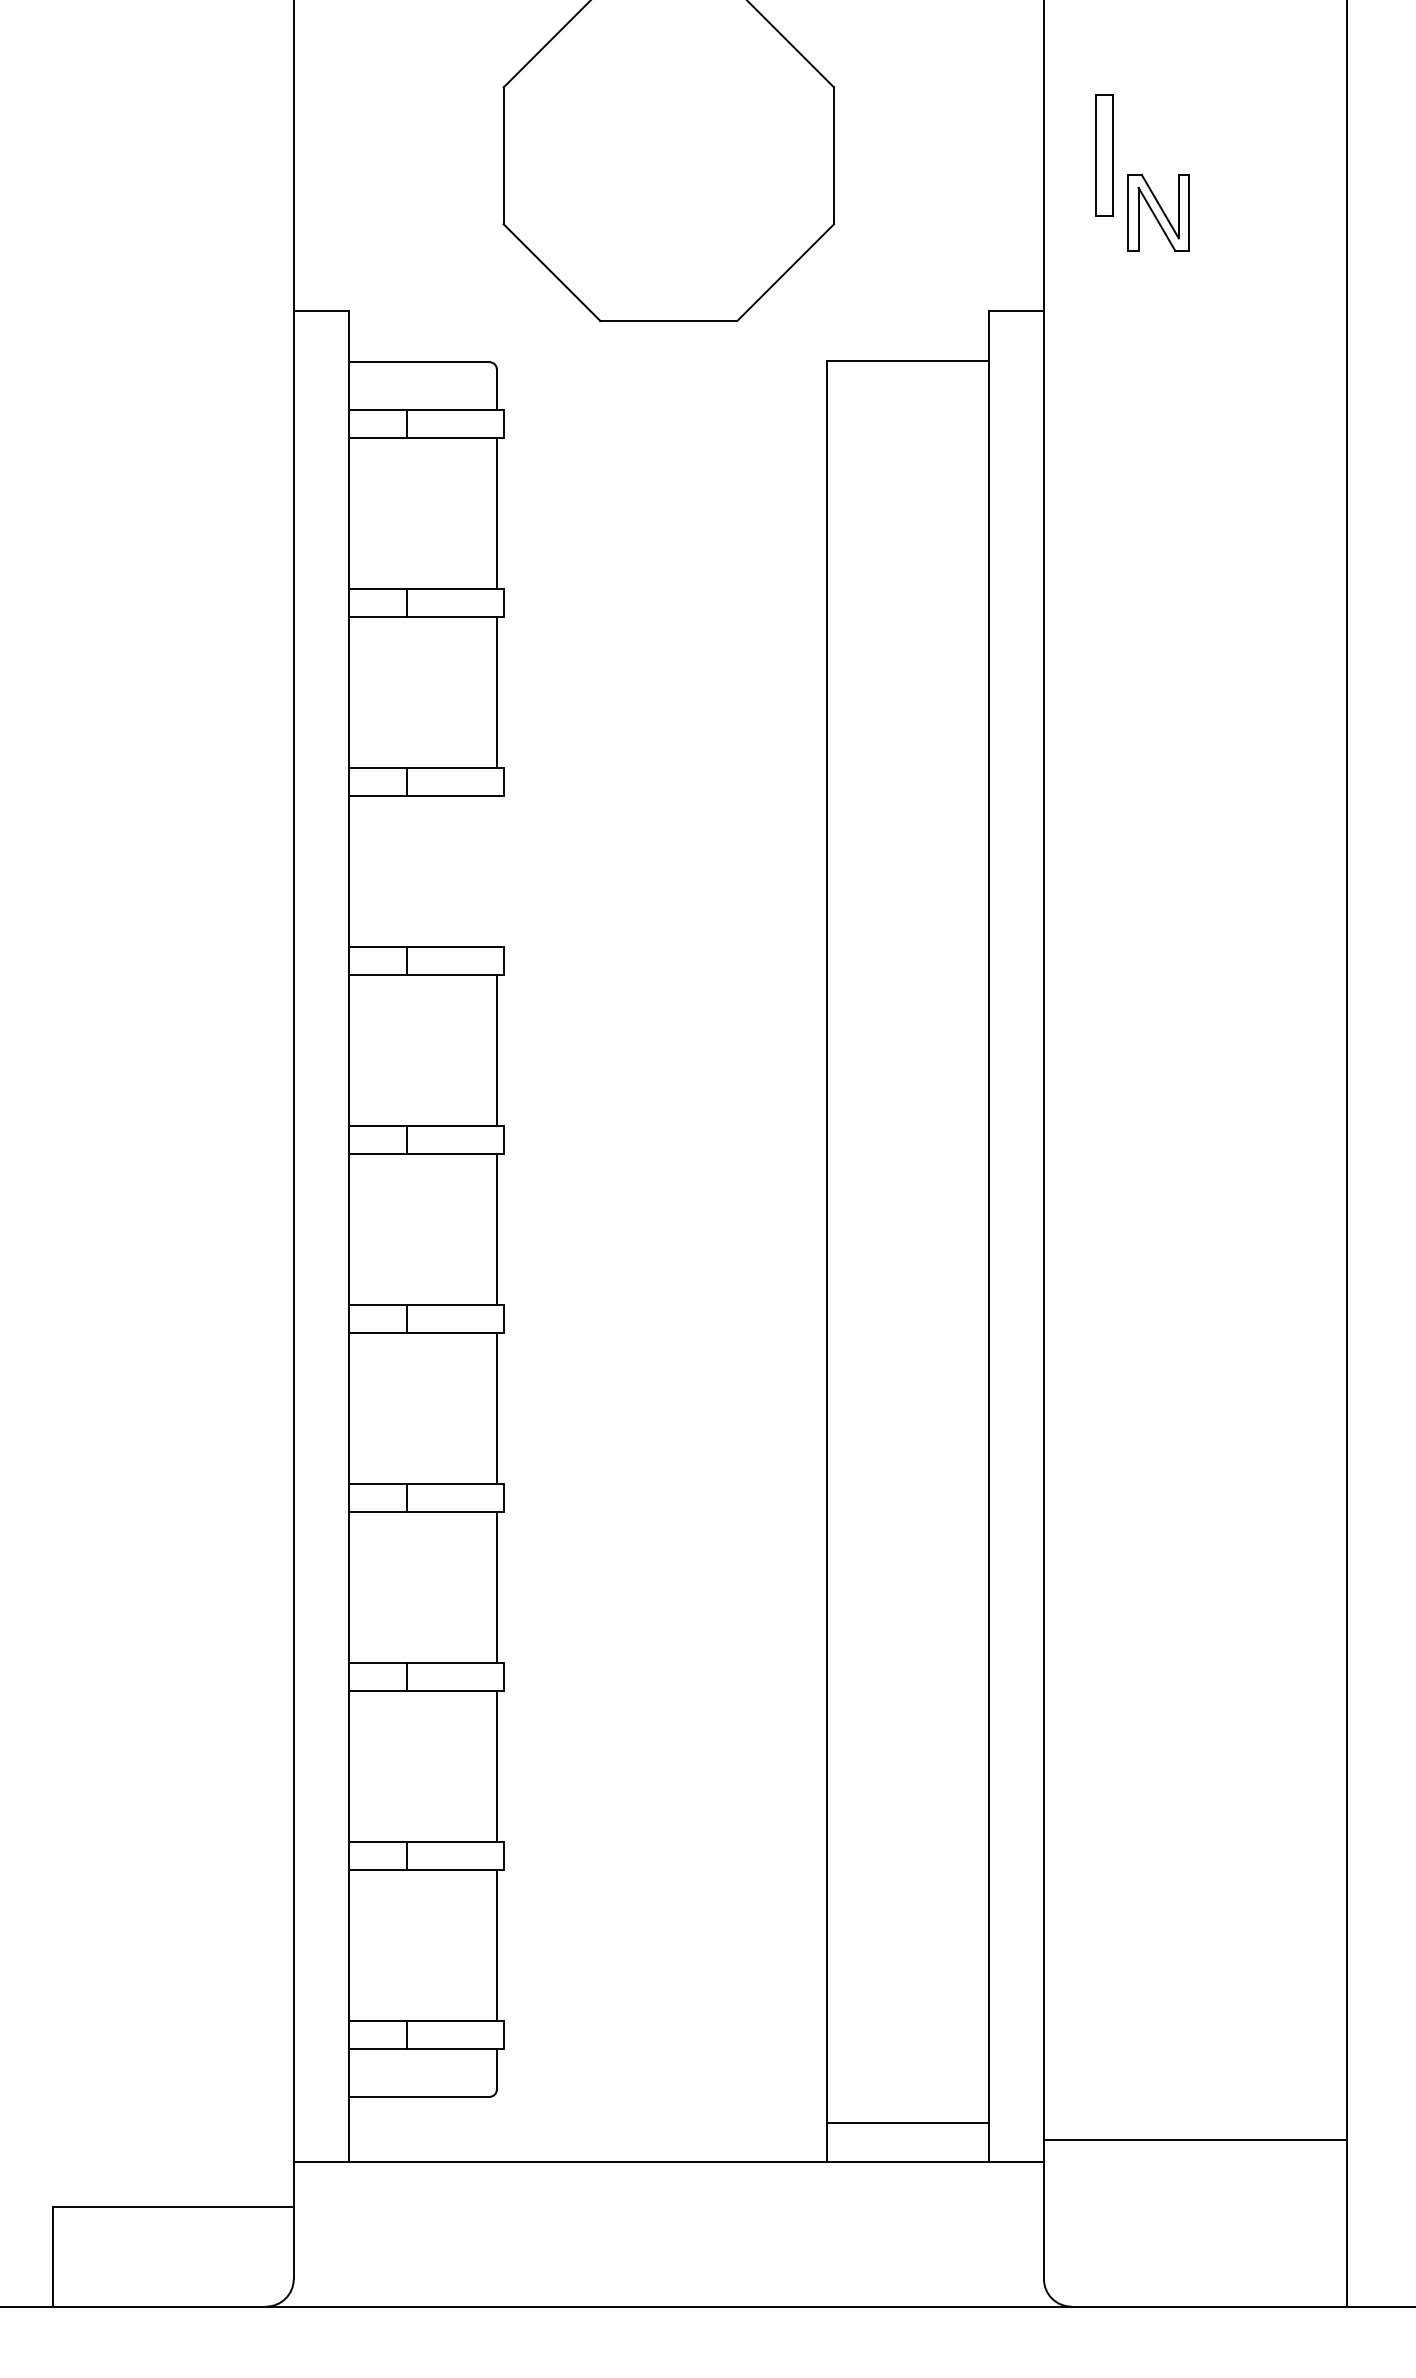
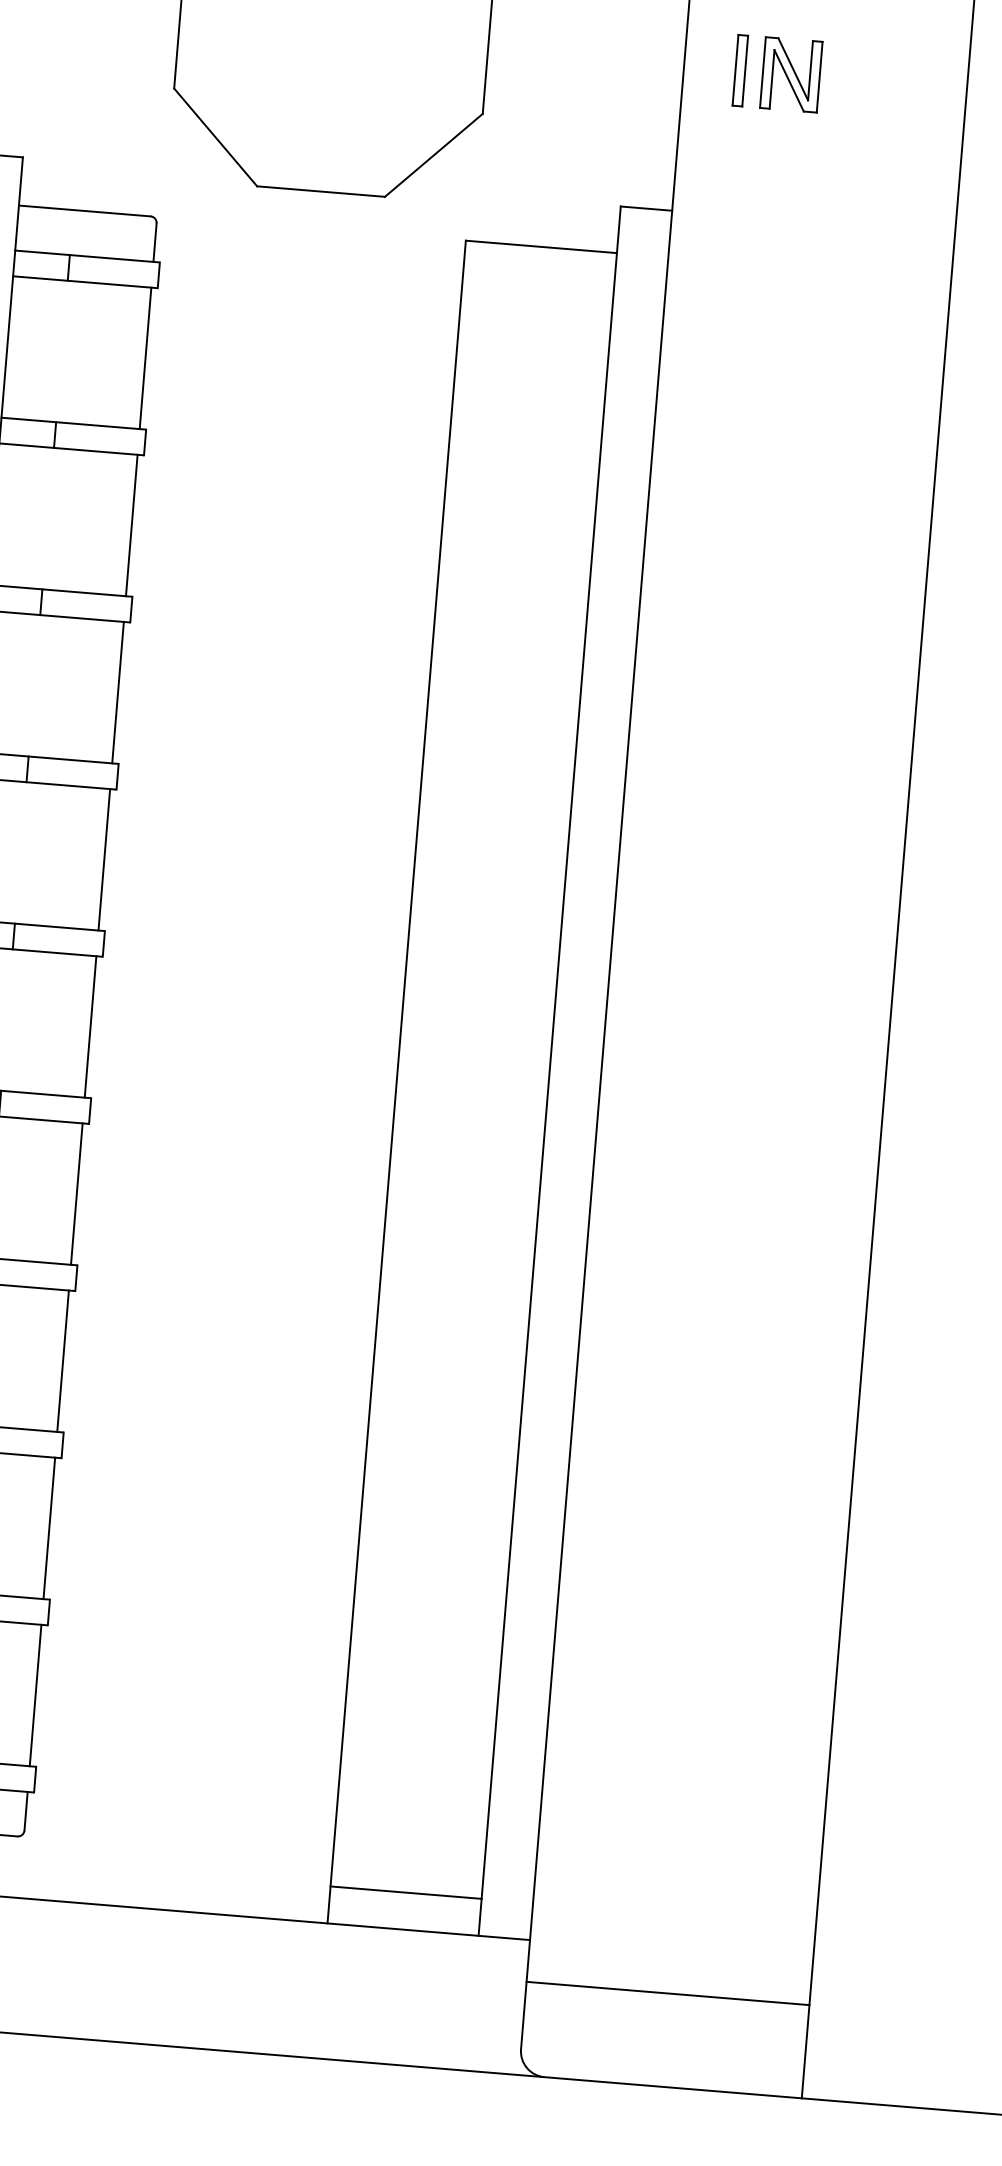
part: (1103, 155) -> (739, 70), size x0.62
part: (1158, 212) -> (791, 74), moved
line: (496, 871) -> (117, 692), added
line: (1194, 2139) -> (667, 1993), moved

